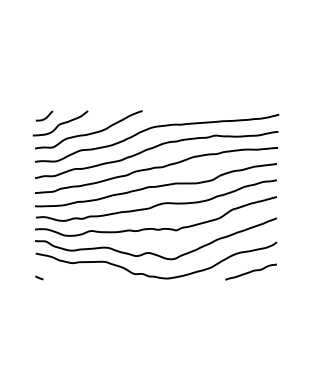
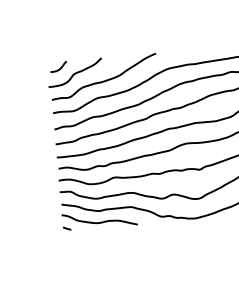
curve: (74, 273) -> (101, 221), added

